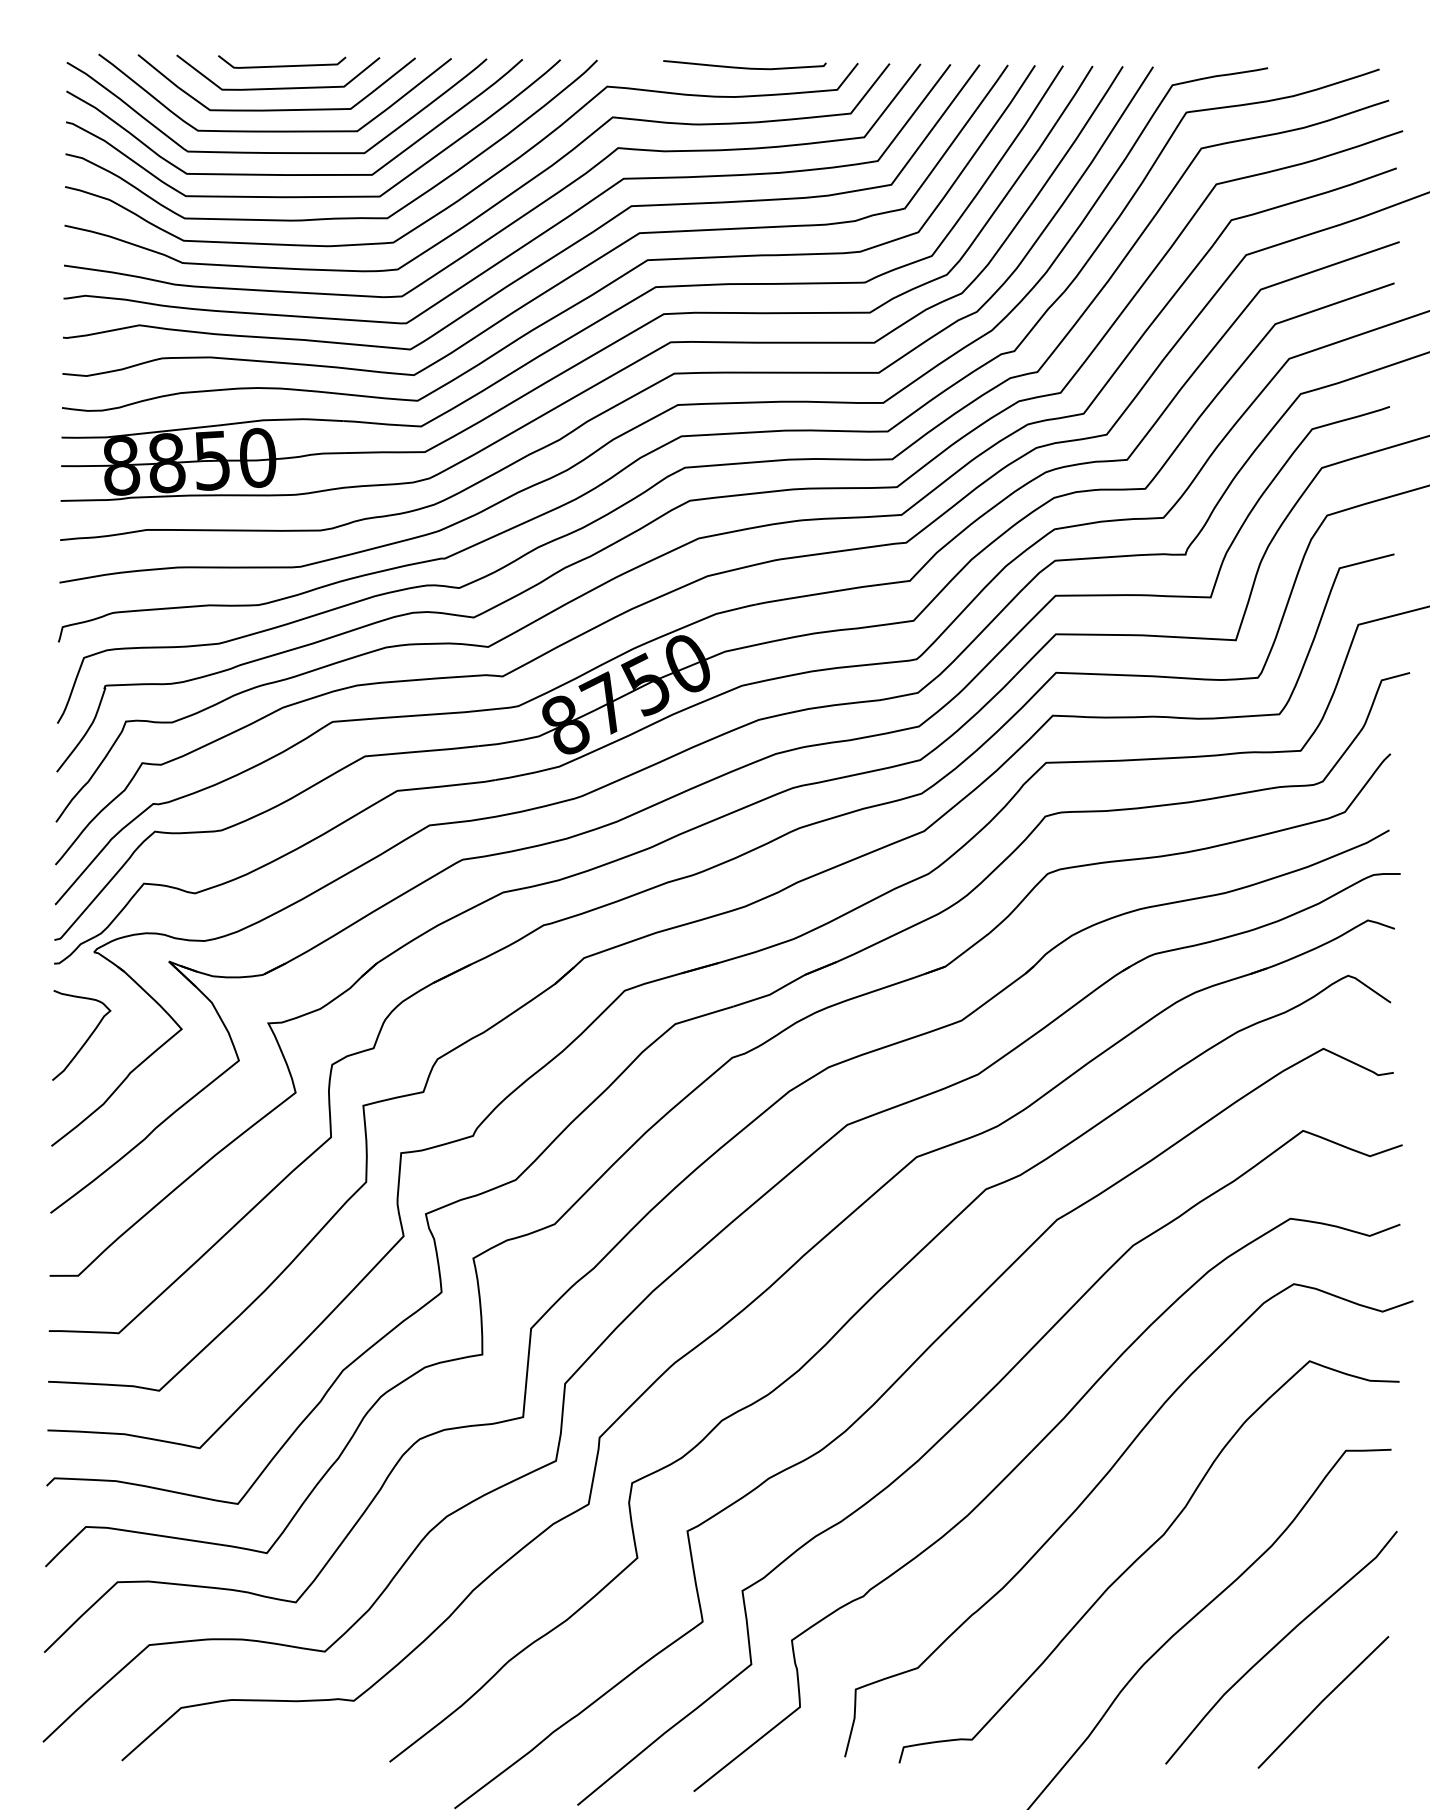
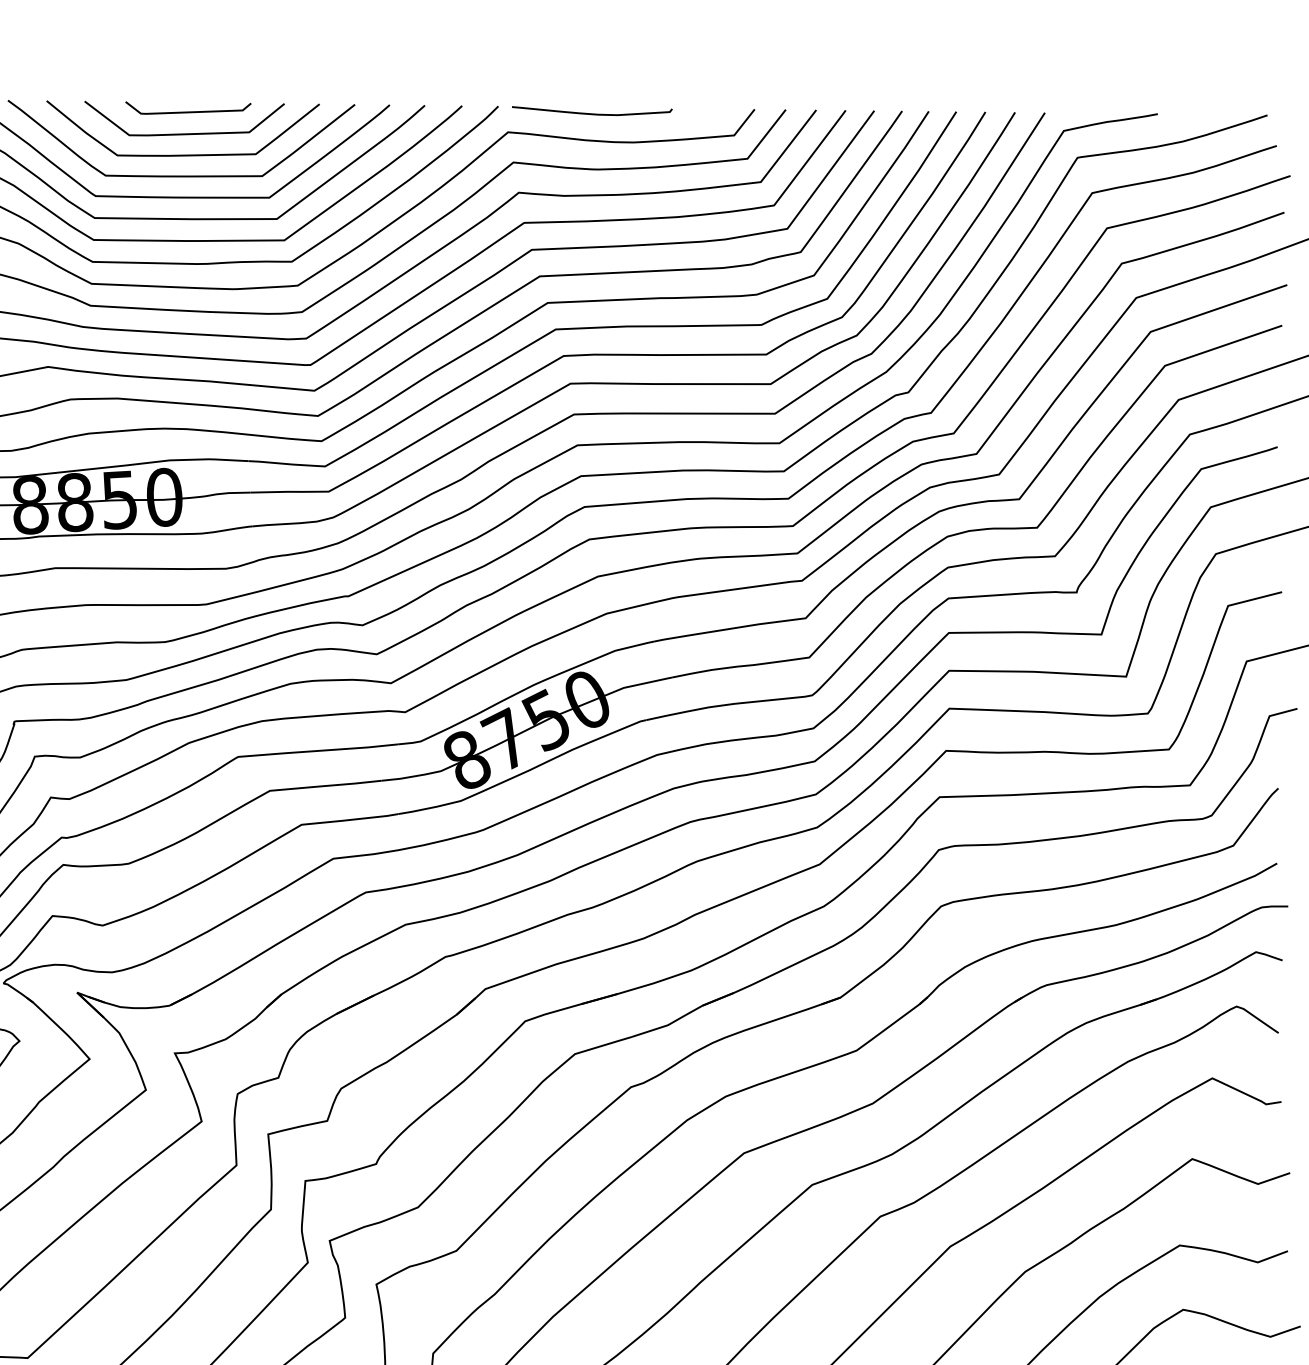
curve: (744, 67) -> (591, 113), moved

